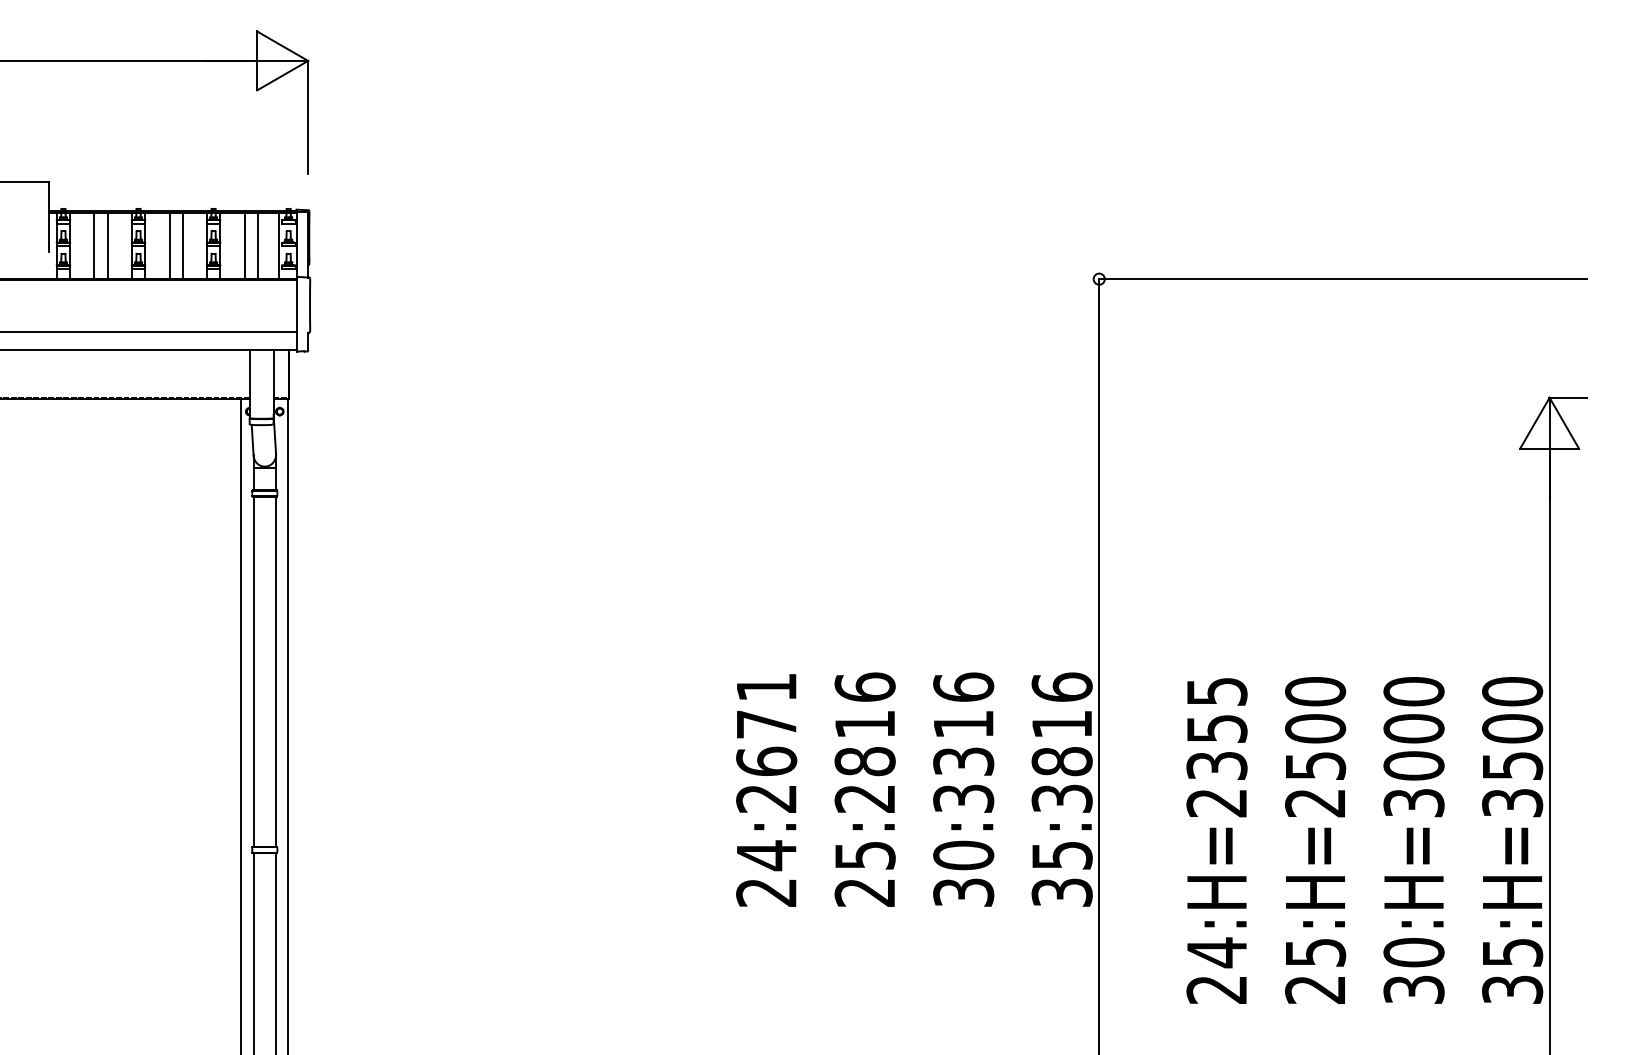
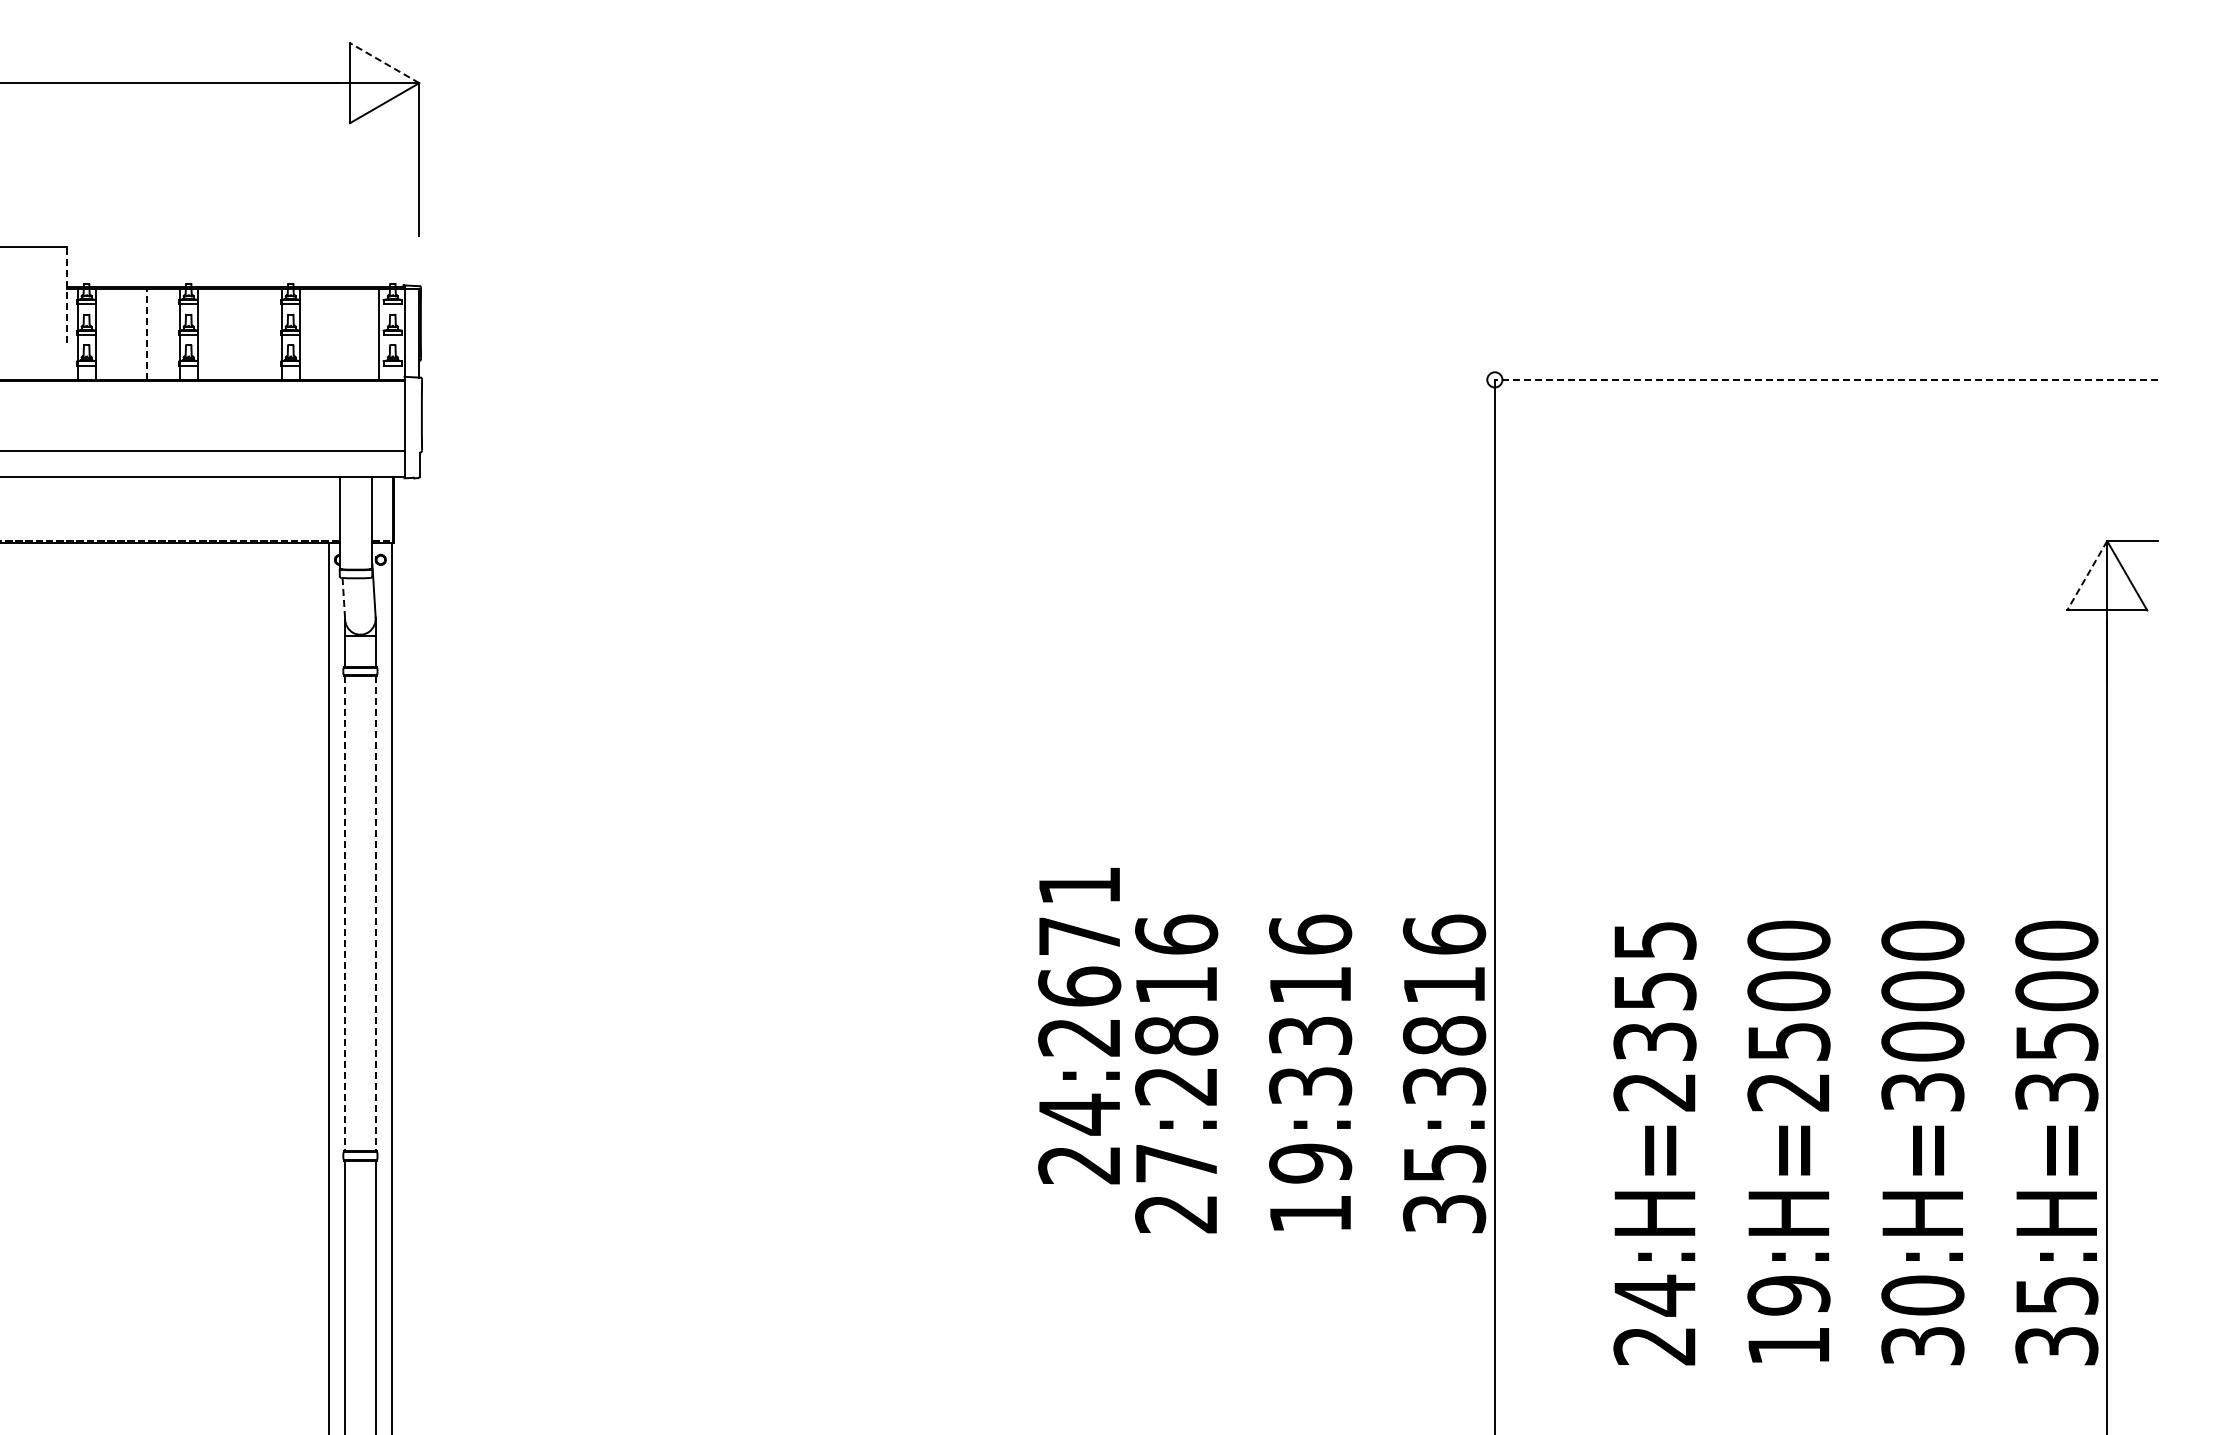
line: (282, 45) -> (384, 62), solid -> dashed
line: (48, 217) -> (66, 295), solid -> dashed
line: (94, 245) -> (128, 334), removed
line: (107, 245) -> (146, 334), solid -> dashed
line: (169, 245) -> (230, 334), removed
line: (182, 245) -> (248, 334), removed
line: (244, 245) -> (332, 334), removed
line: (257, 245) -> (350, 334), removed
line: (1343, 278) -> (1826, 379), solid -> dashed
line: (1534, 423) -> (2086, 576), solid -> dashed
line: (252, 439) -> (343, 598), solid -> dashed
line: (253, 671) -> (345, 913), solid -> dashed
line: (275, 671) -> (375, 913), solid -> dashed
text: (766, 790) -> (1079, 1026), moved
text: (865, 855) -> (1177, 1163), 25:2816 -> 27:2816
text: (963, 873) -> (1310, 1188), 30:3316 -> 19:3316
text: (1315, 971) -> (1788, 1320), 25:H=2500 -> 19:H=2500

